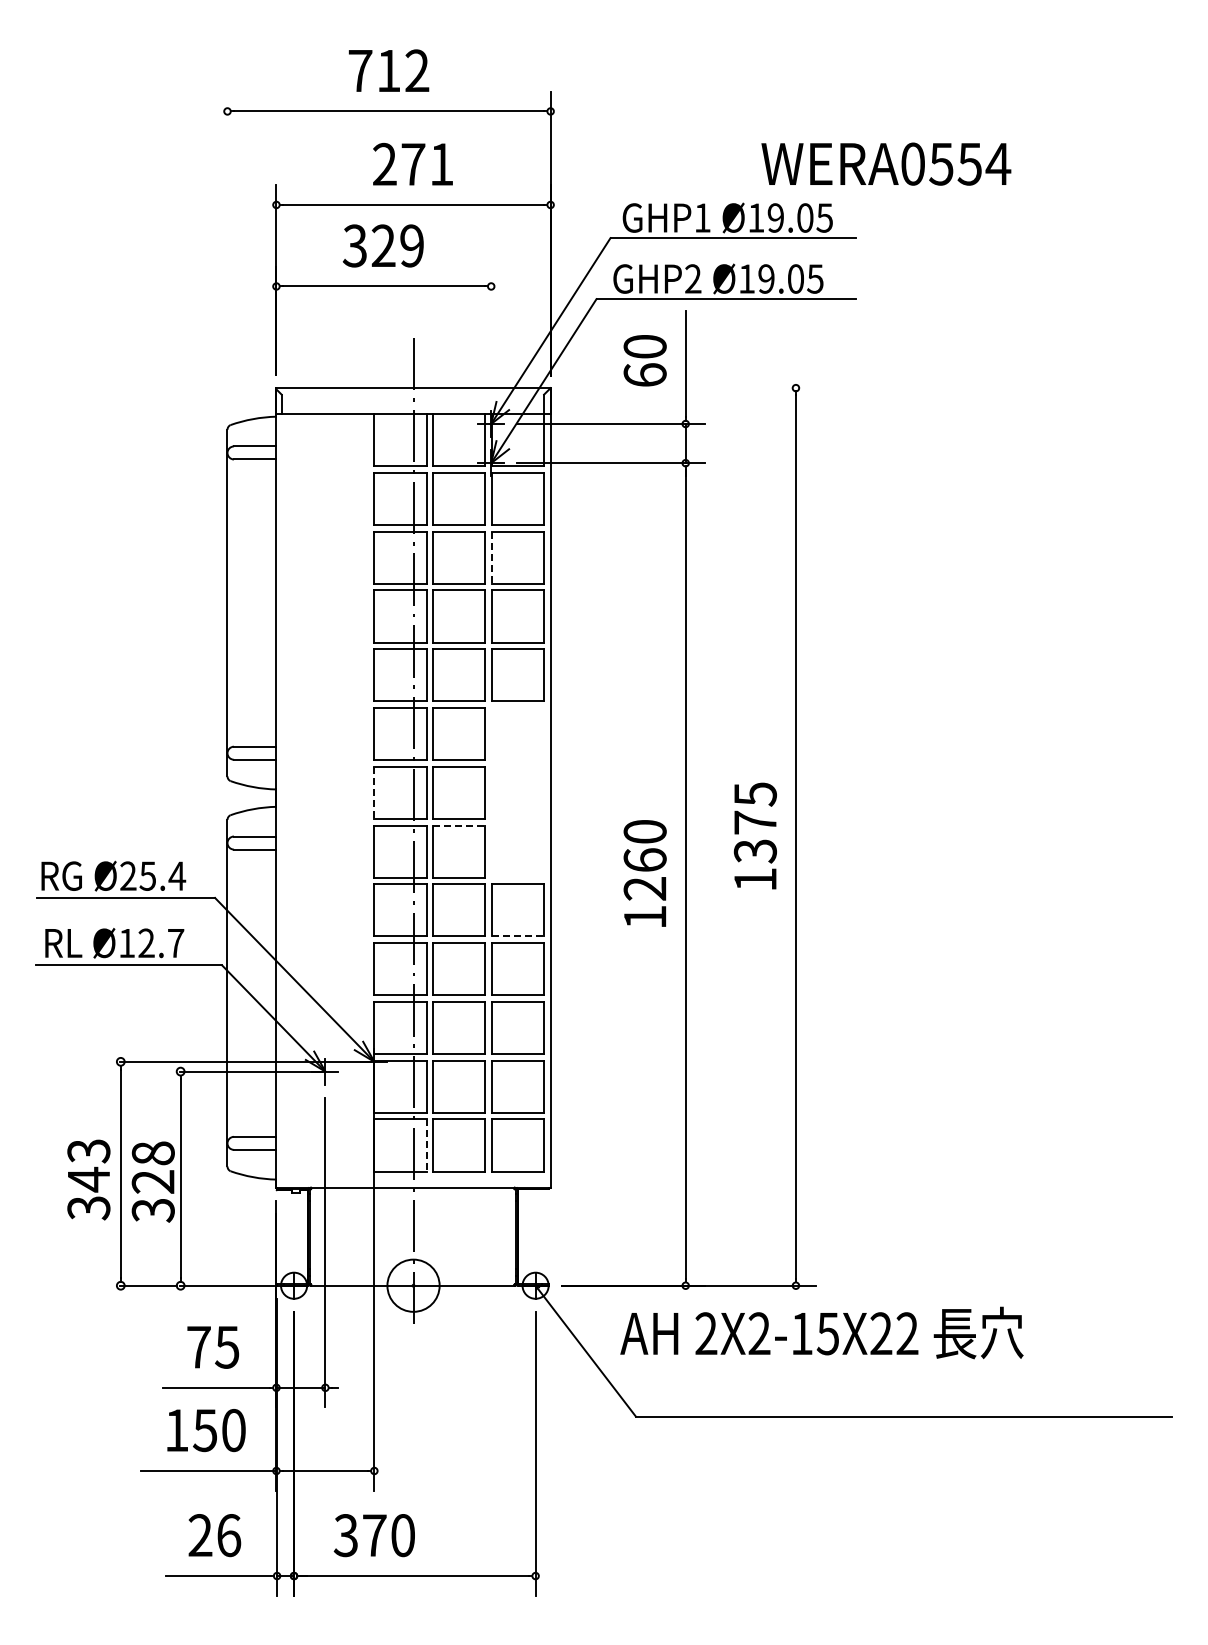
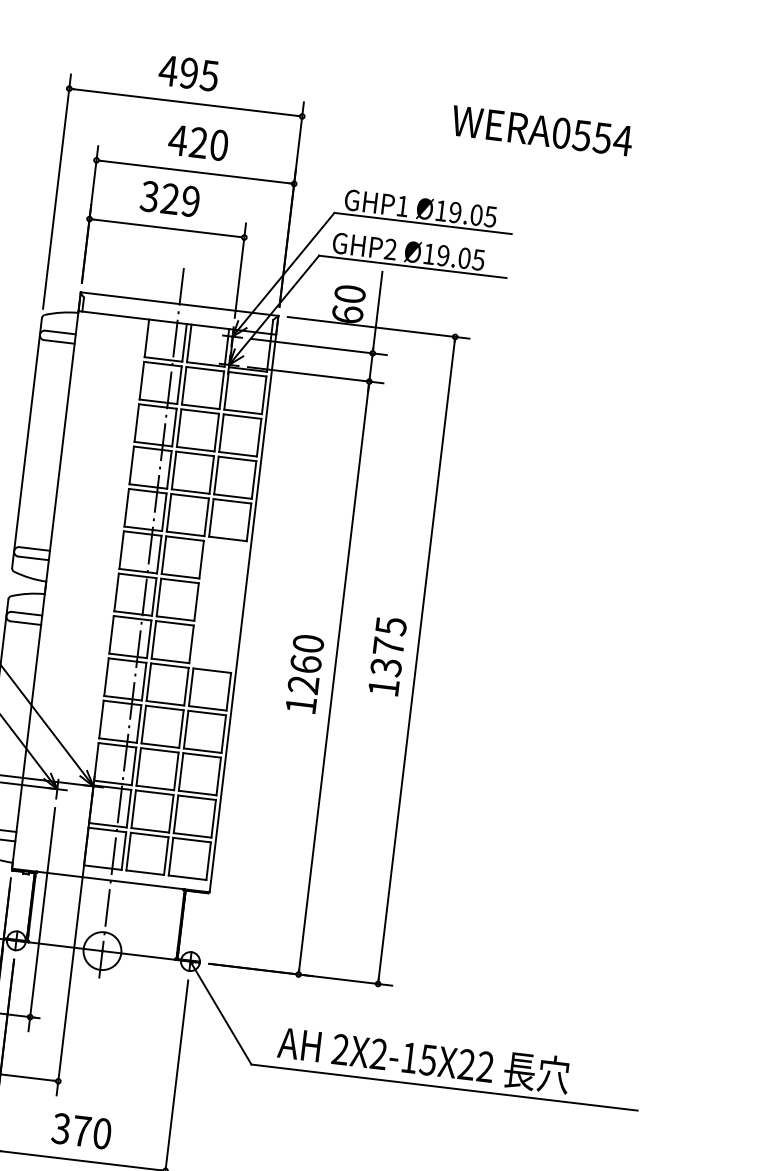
text: (388, 70) -> (188, 73), 712 -> 495
text: (886, 163) -> (542, 130), moved
text: (412, 164) -> (198, 142), 271 -> 420
line: (227, 253) -> (57, 191), added
line: (491, 331) -> (240, 269), added
line: (689, 388) -> (378, 328), added
line: (491, 558) -> (221, 433), dashed -> solid
line: (374, 793) -> (116, 592), dashed -> solid
line: (459, 825) -> (175, 623), dashed -> solid
line: (518, 936) -> (208, 708), dashed -> solid
line: (426, 1145) -> (123, 851), dashed -> solid
text: (821, 1332) -> (423, 1058), moved
text: (373, 1535) -> (80, 1131), moved

